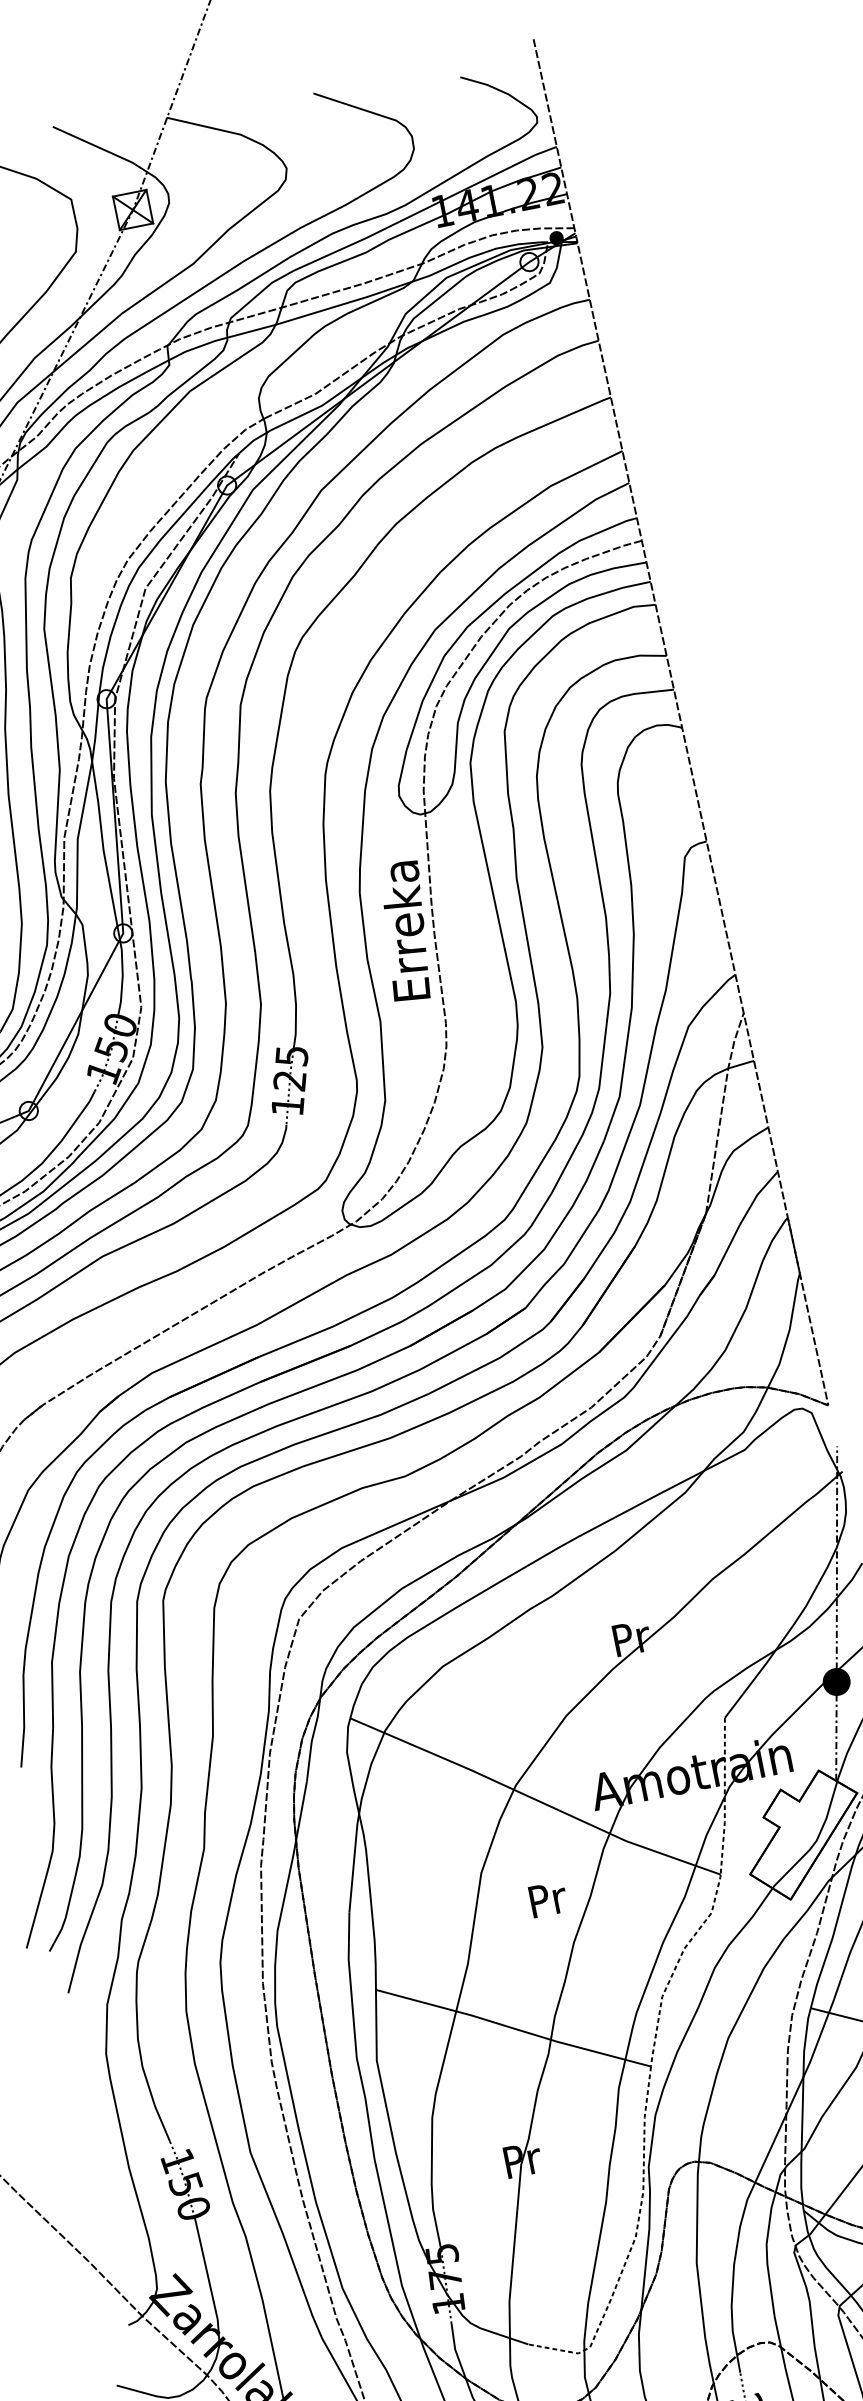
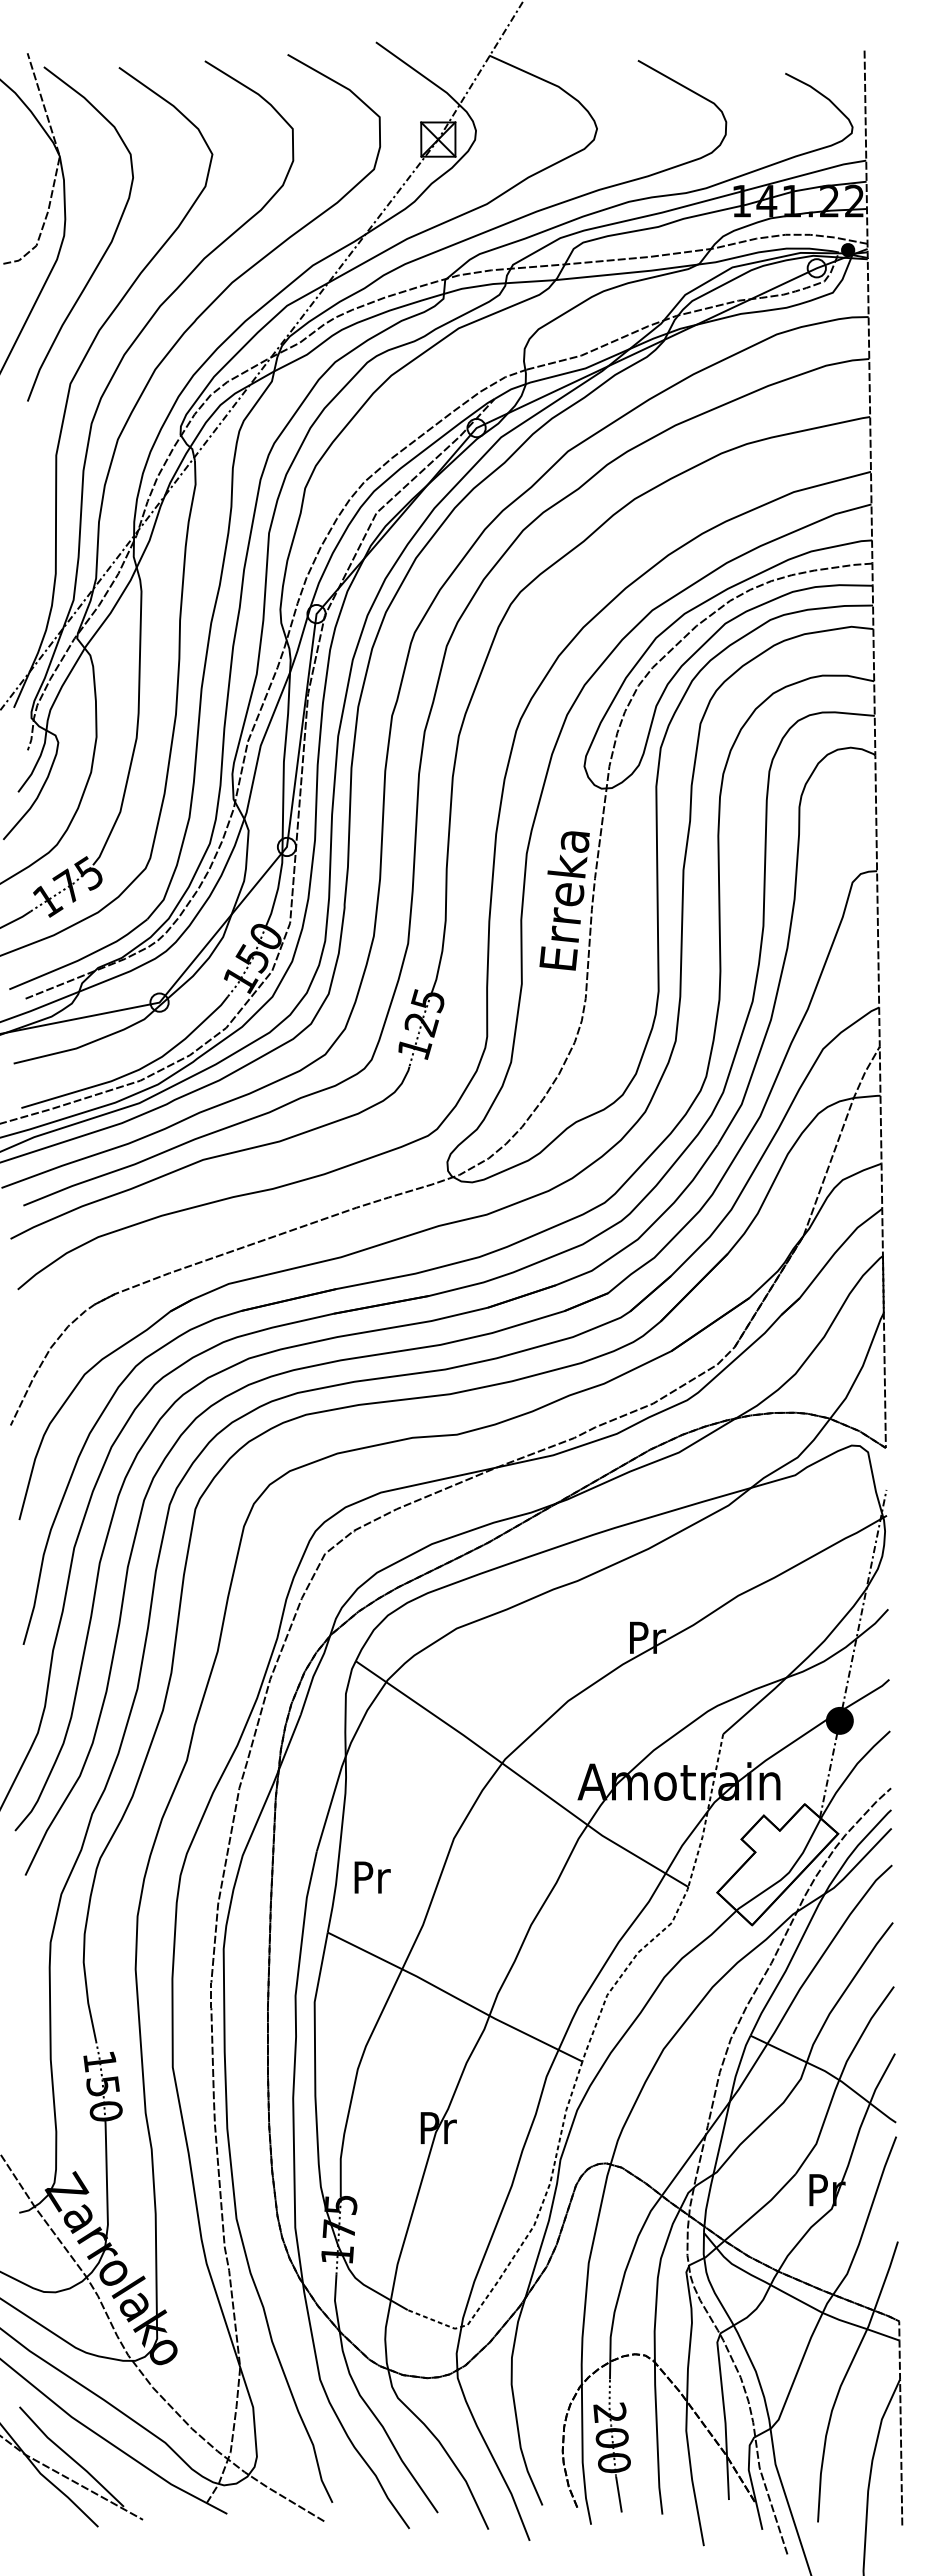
text: (548, 1899) -> (372, 1877), moved

